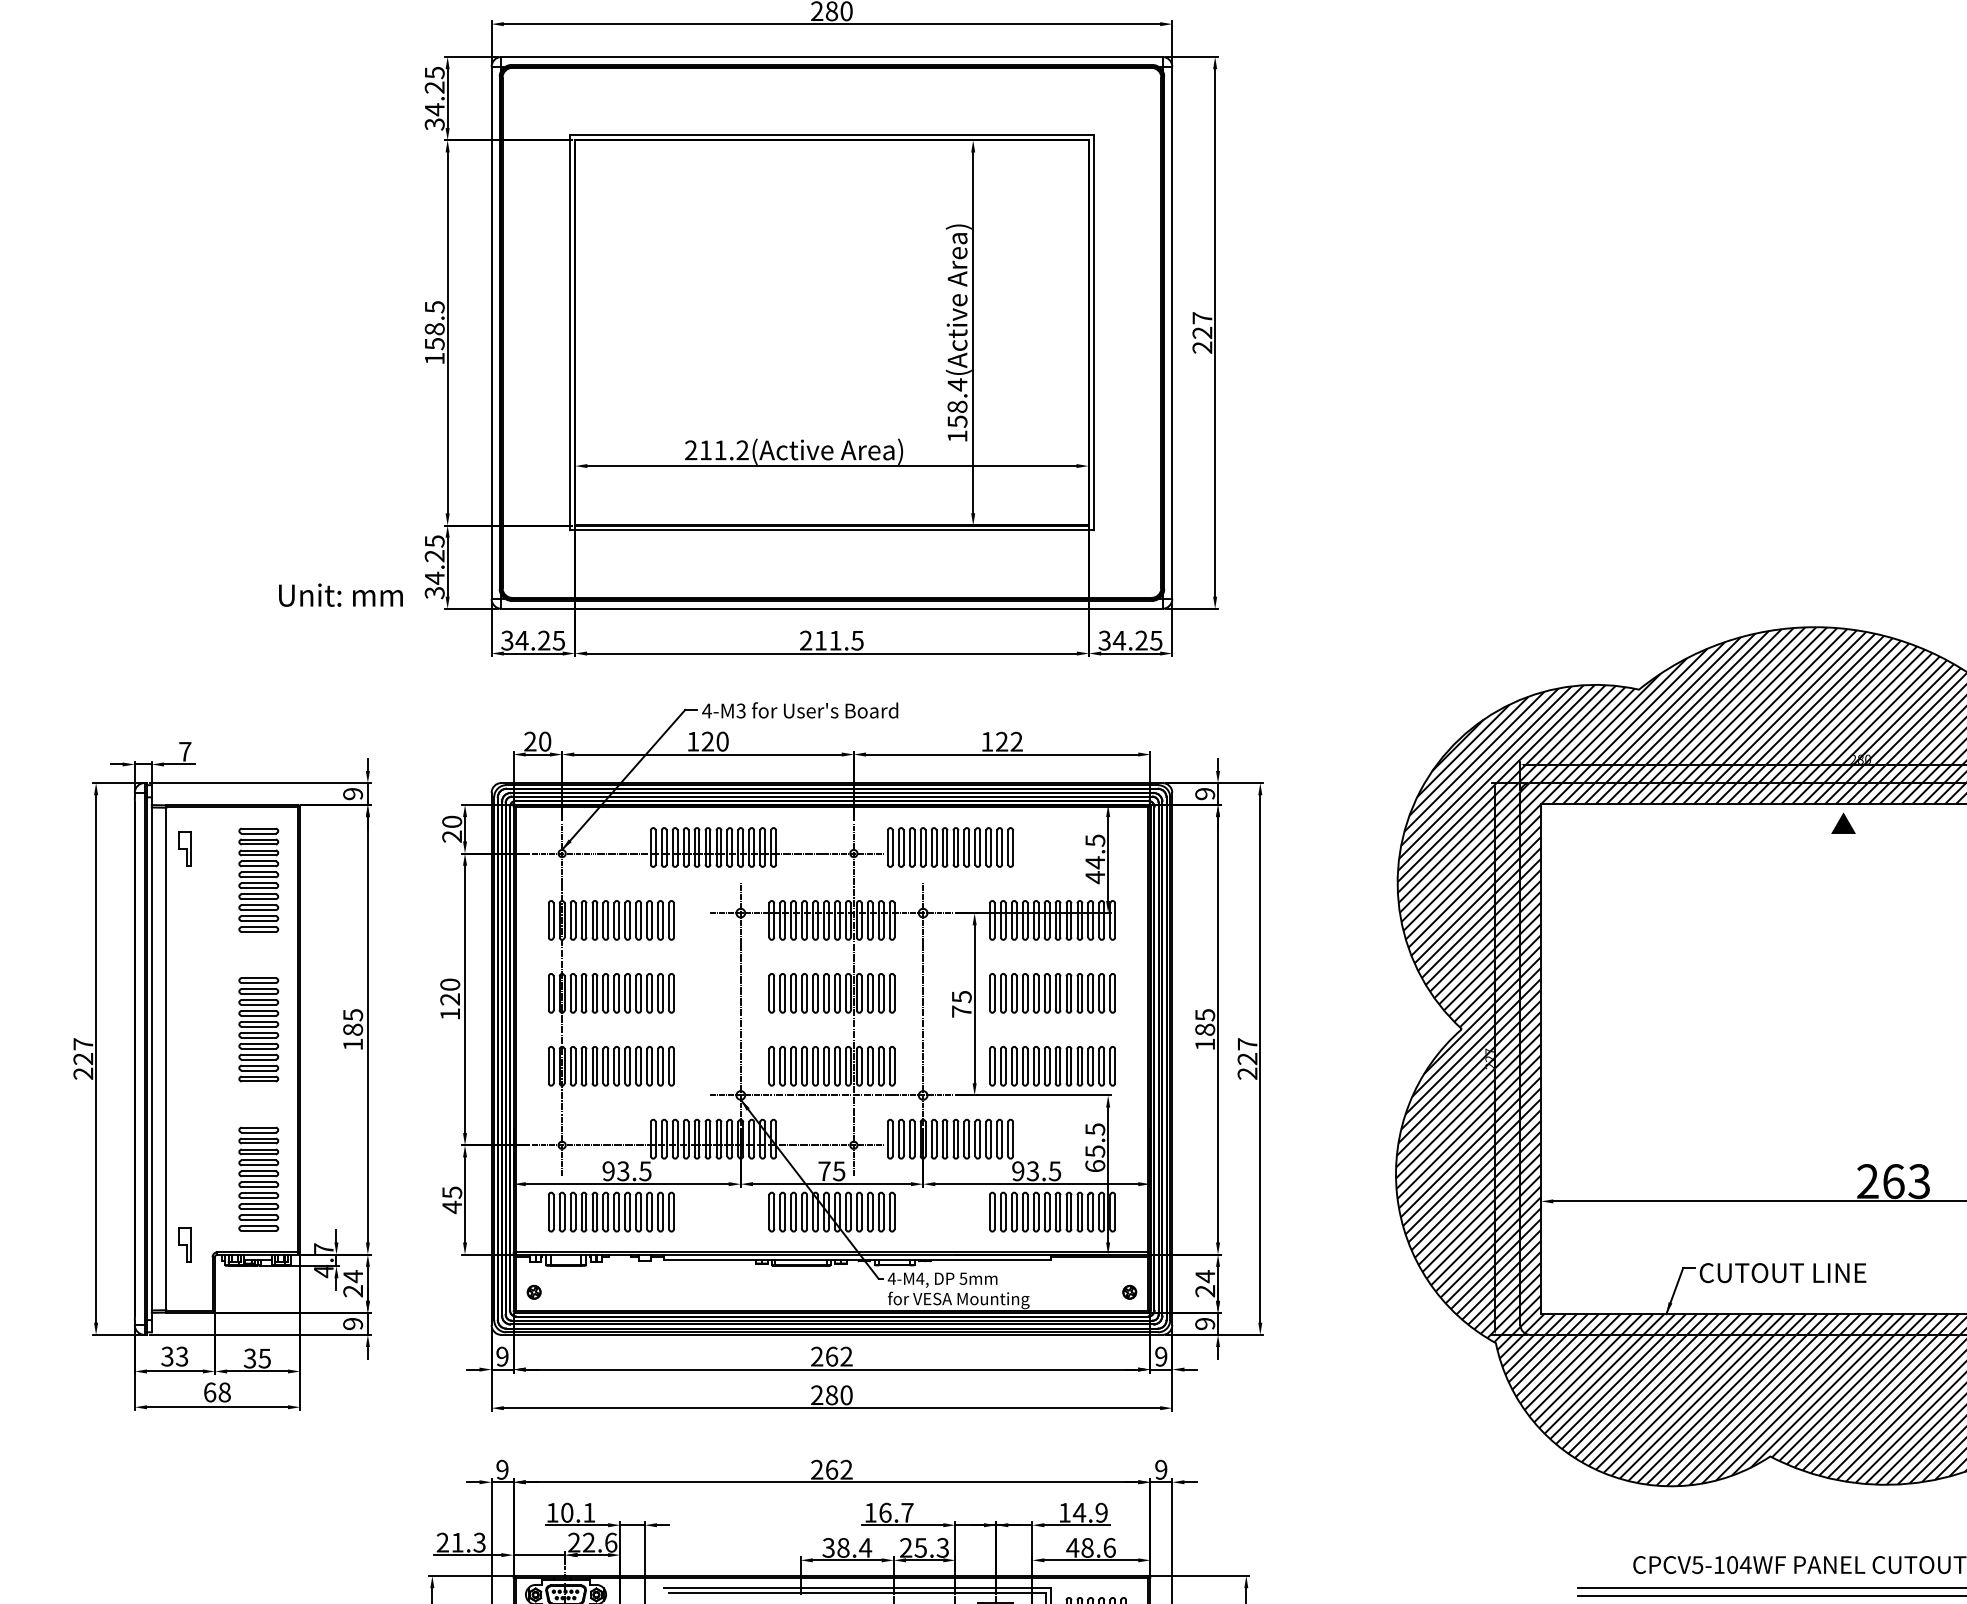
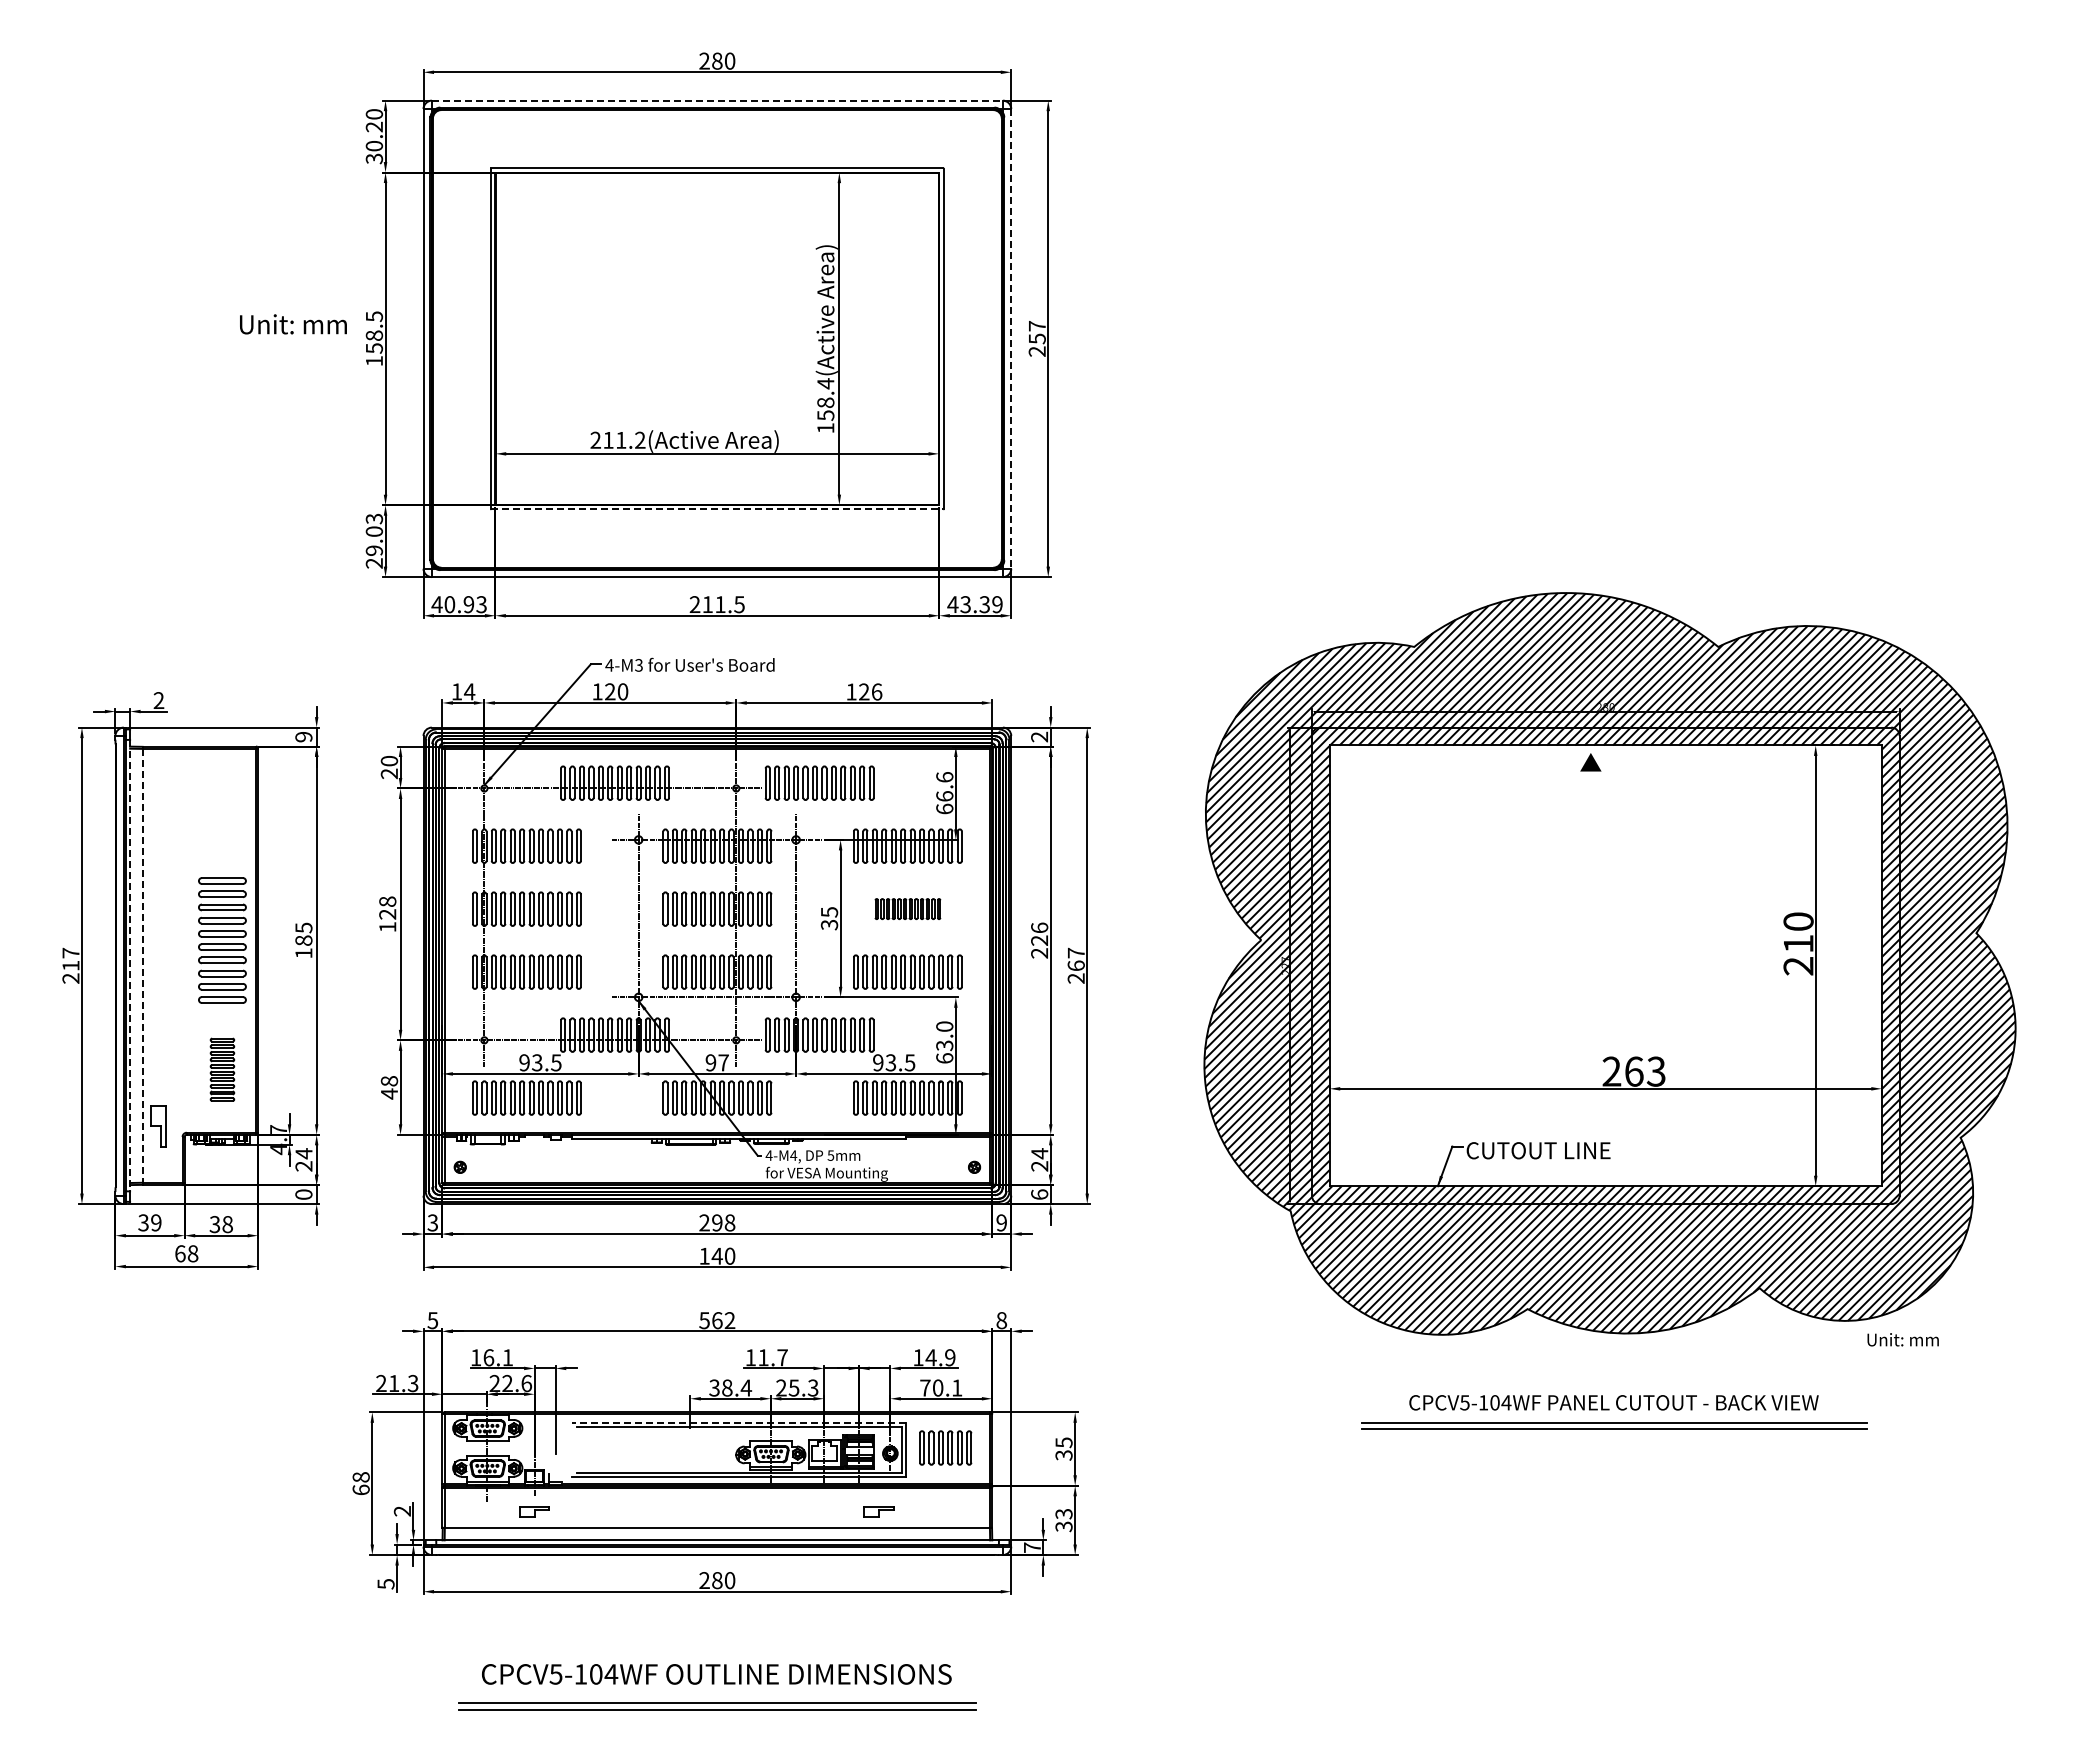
line: (832, 56) -> (717, 100), solid -> dashed
text: (434, 91) -> (374, 130), 34.25 -> 30.20
line: (1172, 332) -> (1011, 338), solid -> dashed
text: (1201, 332) -> (1036, 338), 227 -> 257
line: (832, 530) -> (717, 509), solid -> dashed
text: (434, 566) -> (374, 540), 34.25 -> 29.03
text: (341, 595) -> (293, 324), moved
text: (532, 640) -> (458, 604), 34.25 -> 40.93
text: (1129, 640) -> (974, 604), 34.25 -> 43.39
text: (537, 741) -> (463, 691), 20 -> 14
text: (1016, 741) -> (876, 691), 122 -> 126
text: (184, 751) -> (158, 700), 7 -> 2
text: (1204, 793) -> (1039, 736), 9 -> 2
part: (184, 848) -> (158, 784), removed
text: (1094, 859) -> (944, 793), 44.5 -> 66.6
part: (258, 880) -> (222, 811), removed
text: (449, 984) -> (387, 901), 120 -> 128
part: (1052, 992) -> (907, 908), size x0.6
text: (961, 1011) -> (829, 924), 75 -> 35
part: (258, 1029) -> (222, 940), size x1.4
text: (1204, 1029) -> (1039, 940), 185 -> 226
text: (82, 1058) -> (70, 965), 227 -> 217
line: (152, 1058) -> (130, 965), solid -> dashed
text: (1246, 1058) -> (1075, 965), 227 -> 267
line: (166, 1059) -> (142, 966), solid -> dashed
text: (1094, 1139) -> (944, 1035), 65.5 -> 63.0
text: (830, 1170) -> (716, 1062), 75 -> 97
part: (258, 1179) -> (222, 1069), size x0.7
text: (451, 1192) -> (388, 1081), 45 -> 48
part: (184, 1245) -> (158, 1126), size x1.4
text: (352, 1323) -> (303, 1194), 9 -> 0
text: (1204, 1323) -> (1039, 1194), 9 -> 6
text: (182, 1356) -> (156, 1222), 33 -> 39
text: (502, 1356) -> (432, 1222), 9 -> 3
text: (839, 1356) -> (723, 1222), 262 -> 298
text: (264, 1358) -> (227, 1224), 35 -> 38
text: (823, 1394) -> (710, 1255), 280 -> 140
text: (502, 1469) -> (432, 1320), 9 -> 5
text: (817, 1469) -> (704, 1320), 262 -> 562
text: (1160, 1469) -> (1001, 1320), 9 -> 8
text: (566, 1512) -> (488, 1357), 10.1 -> 16.1
text: (885, 1512) -> (763, 1357), 16.7 -> 11.7
text: (1090, 1547) -> (940, 1387), 48.6 -> 70.1
line: (857, 1587) -> (739, 1422), solid -> dashed

